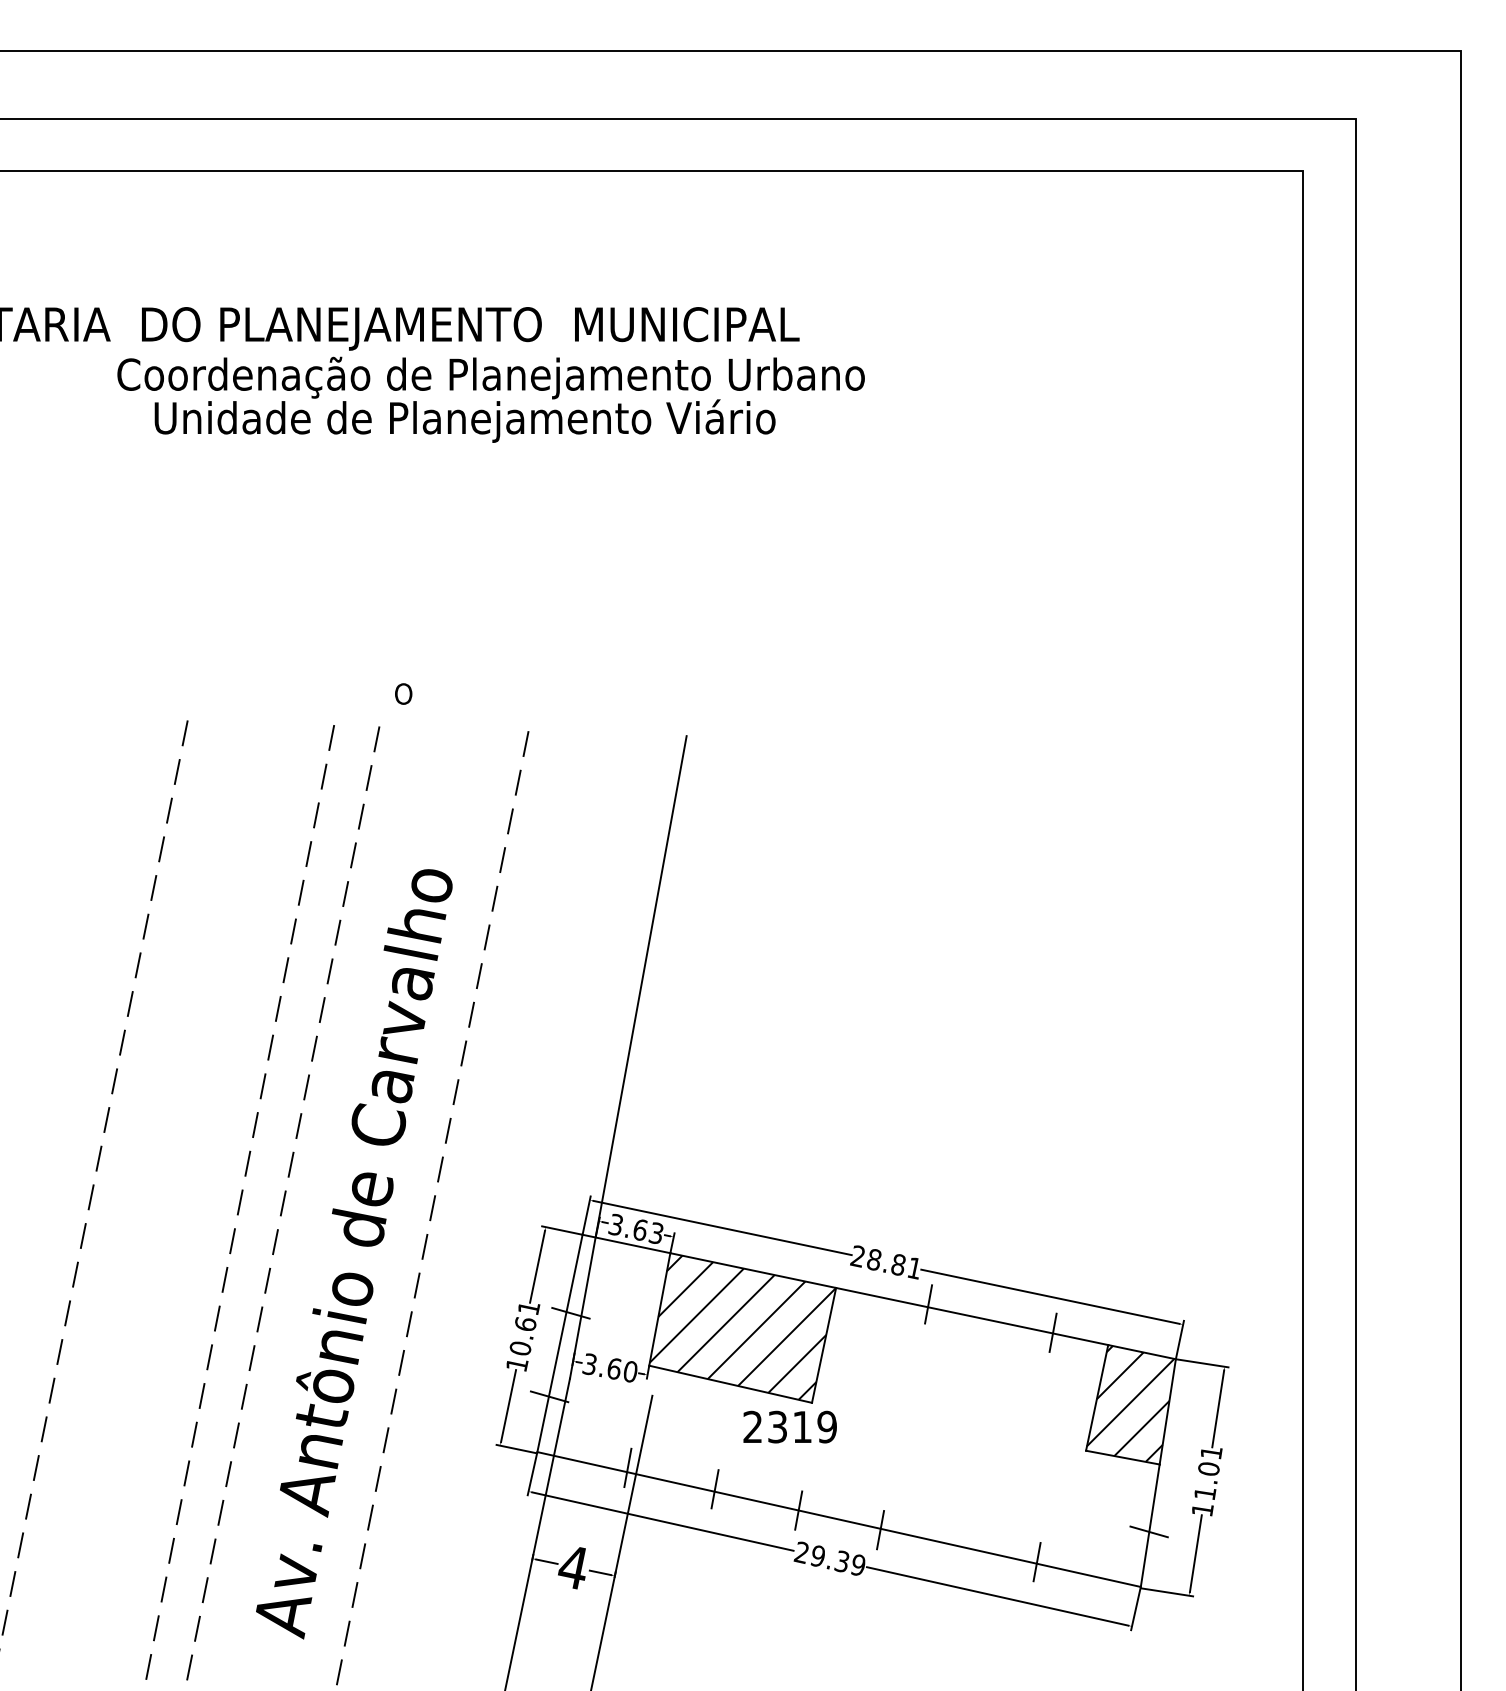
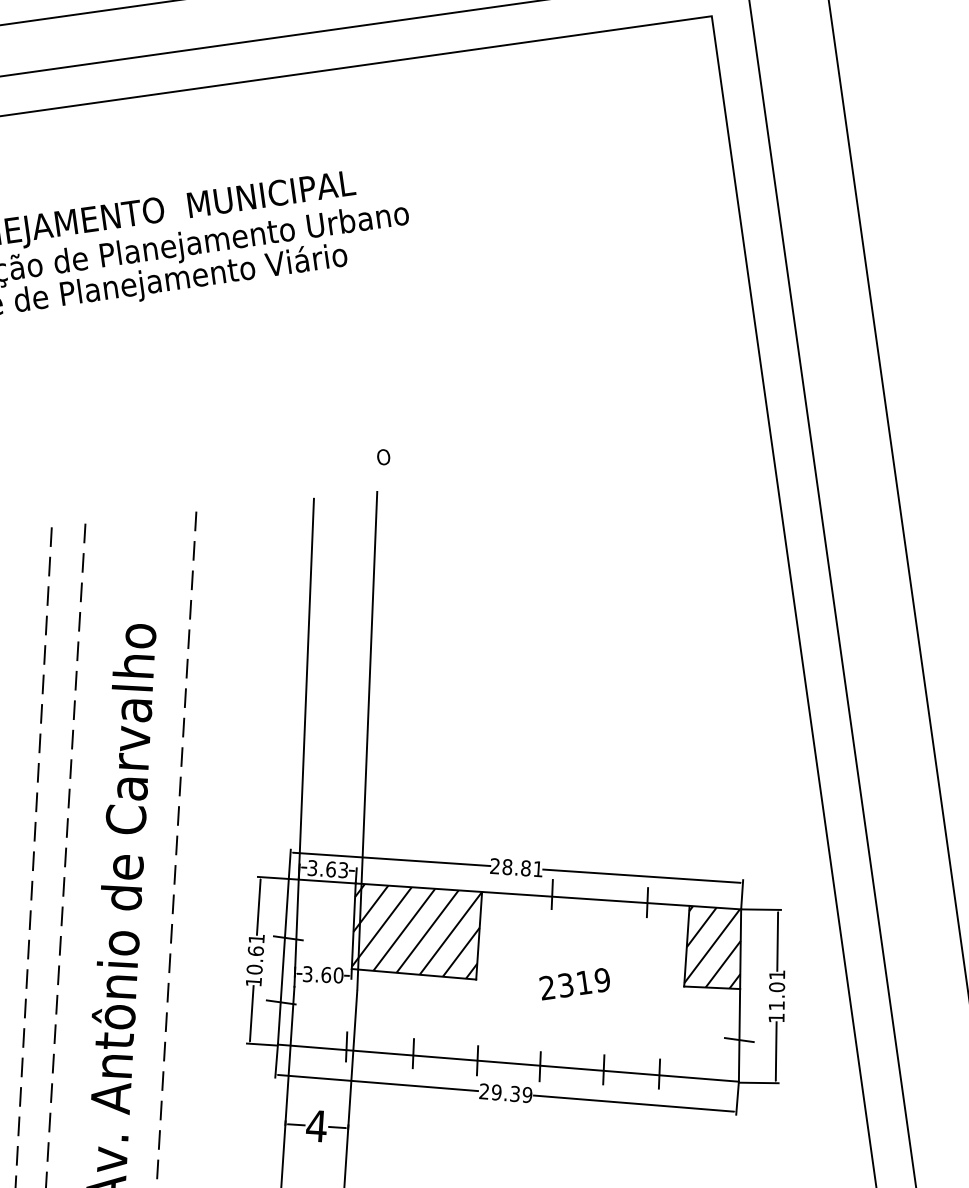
text: (403, 693) -> (383, 456), moved
line: (711, 1065) -> (366, 740), added
text: (789, 1426) -> (574, 983), moved
line: (963, 1546) -> (603, 1070), added

